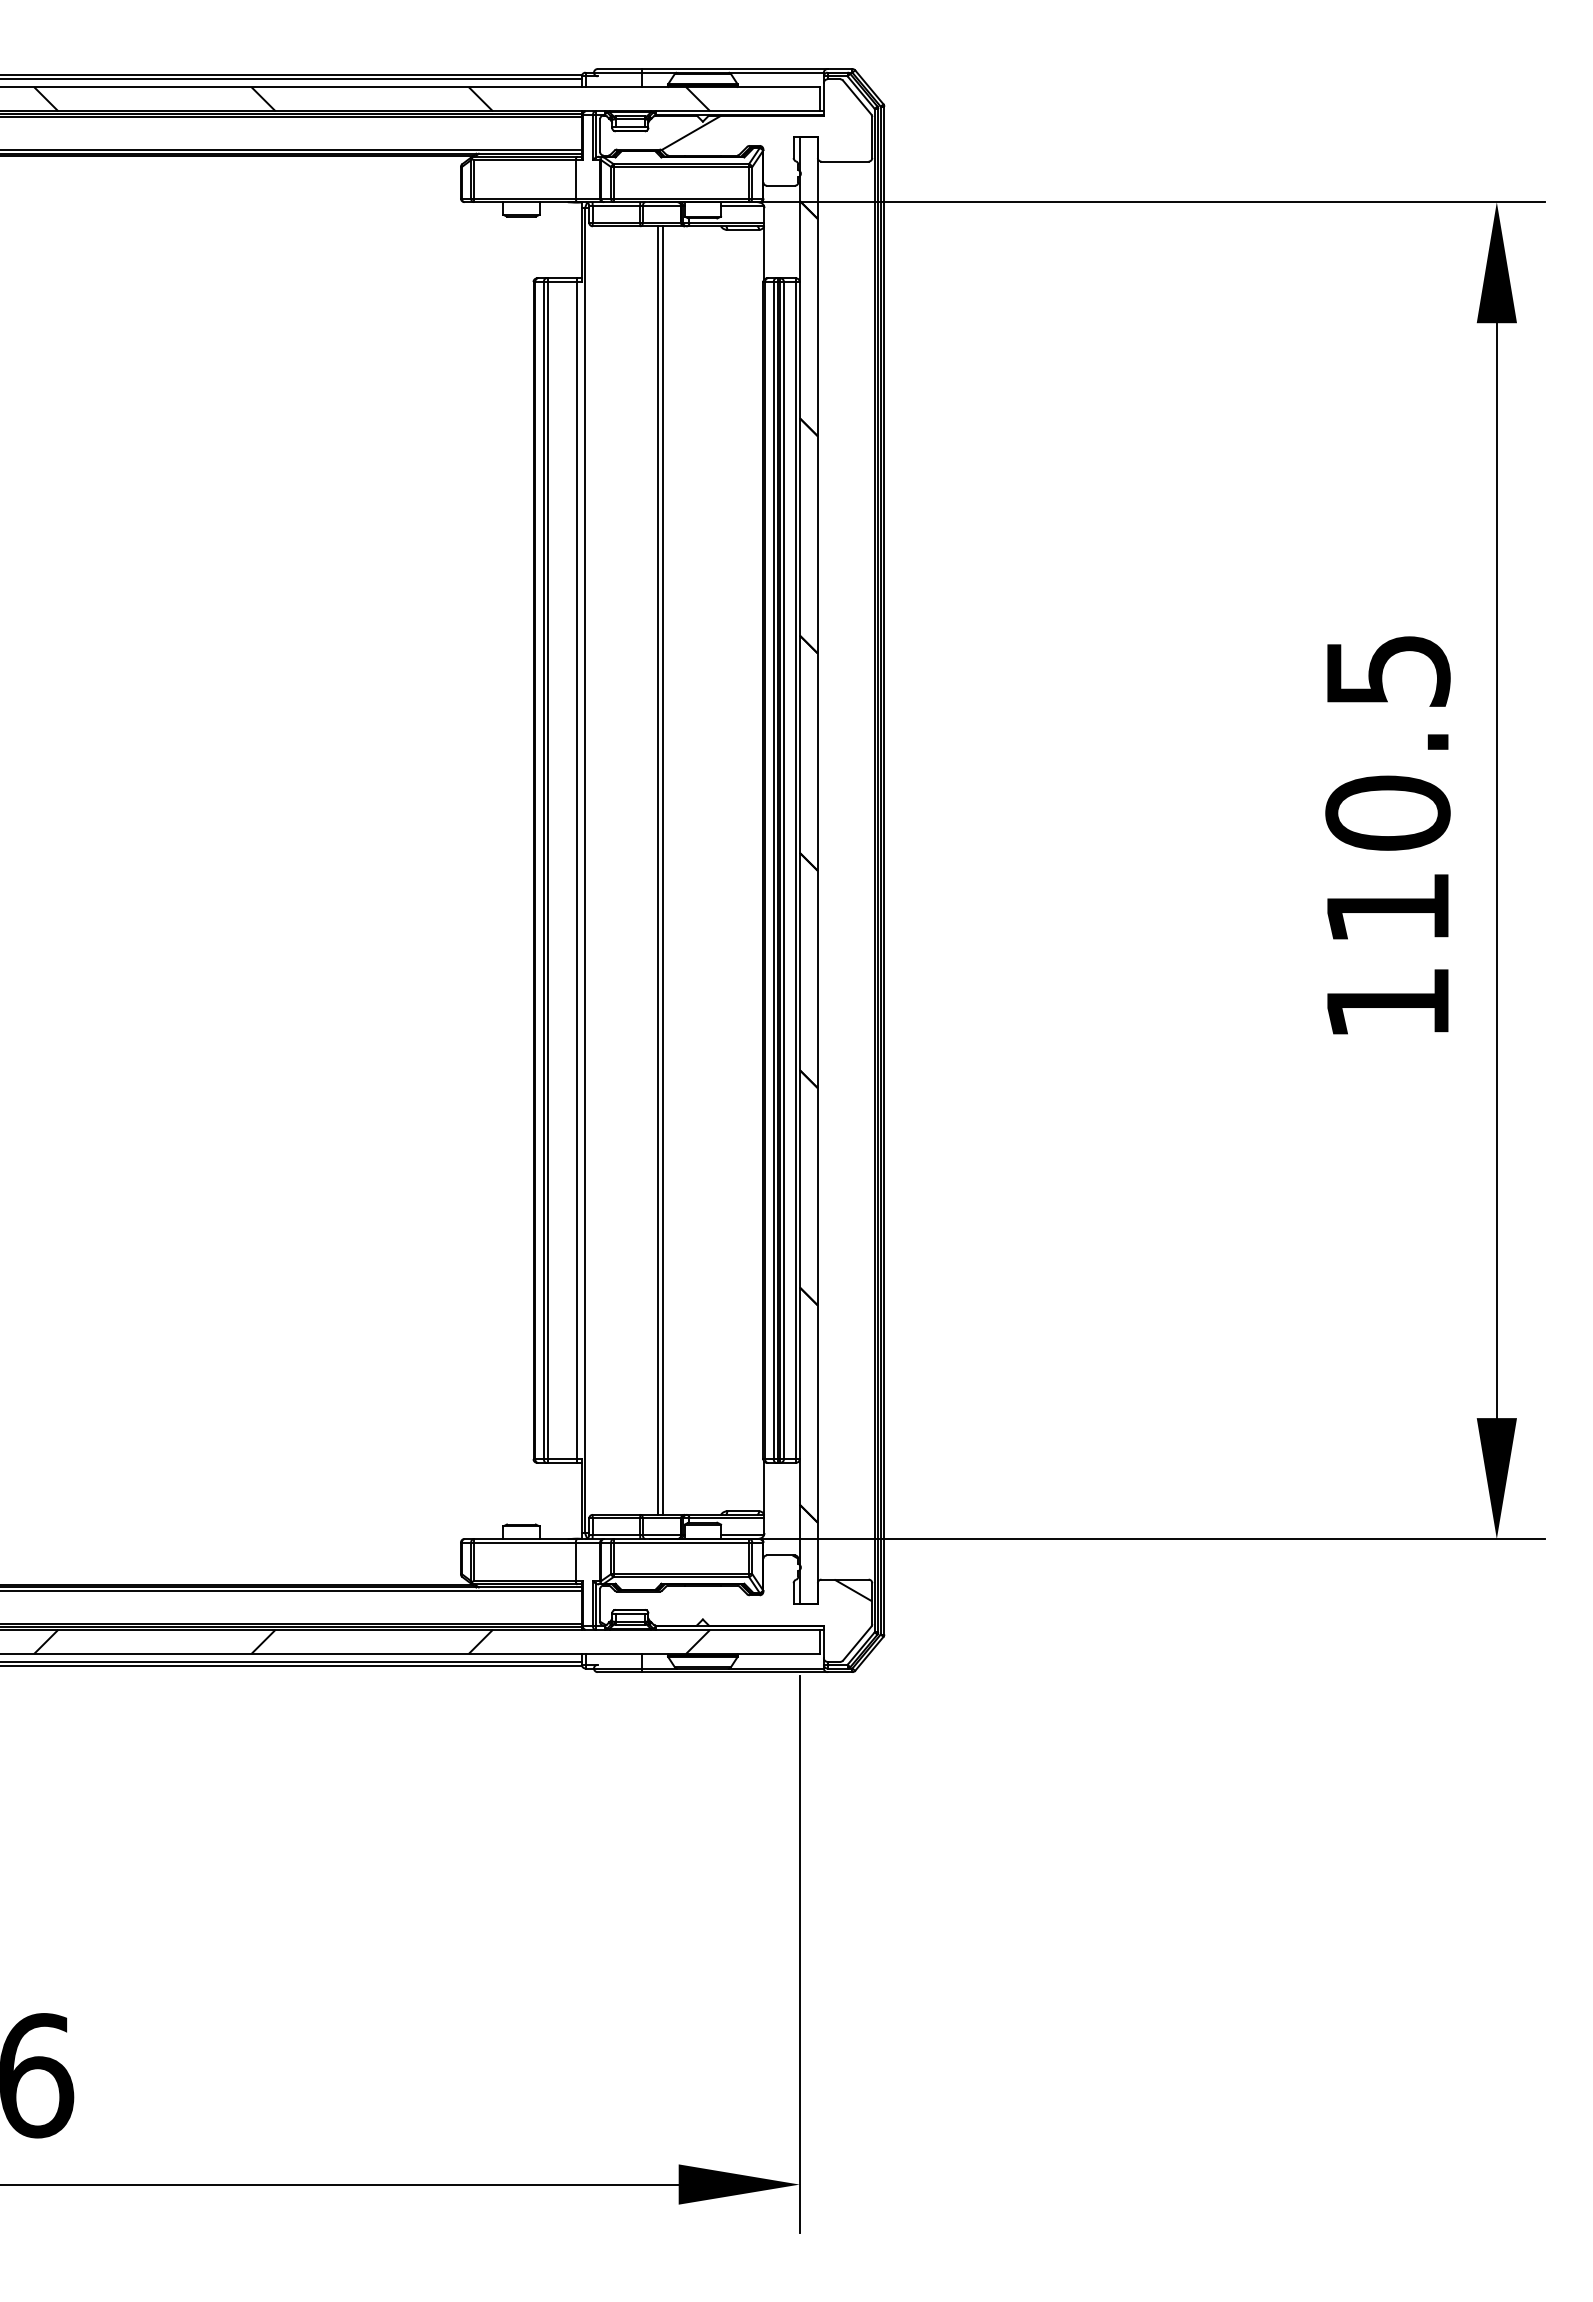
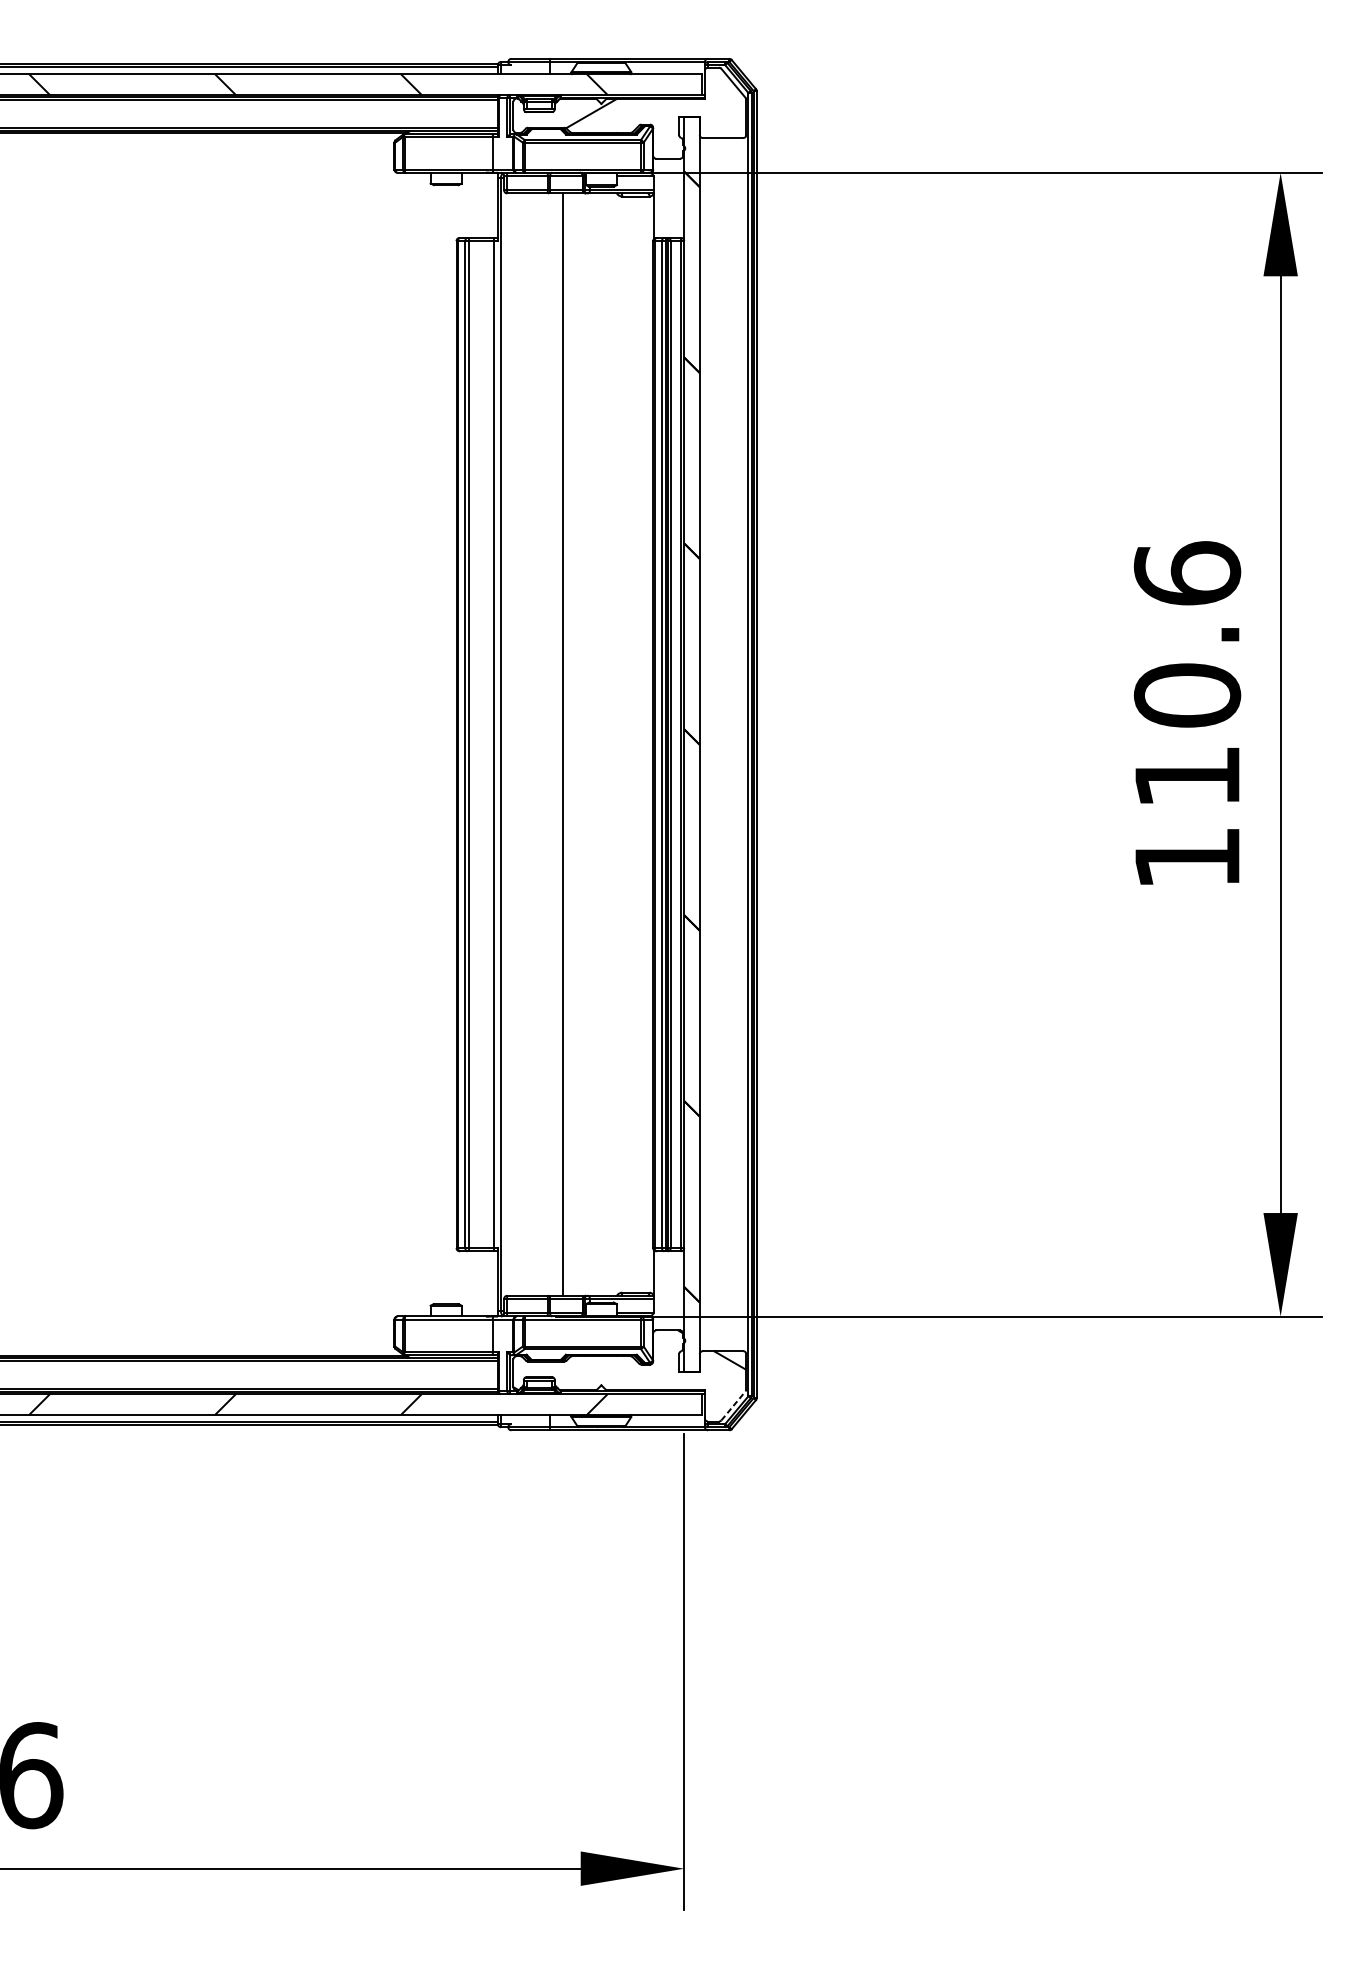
text: (1387, 669) -> (1187, 572), 110.5 -> 110.6
line: (662, 870) -> (566, 744), removed
line: (857, 1643) -> (733, 1405), solid -> dashed

